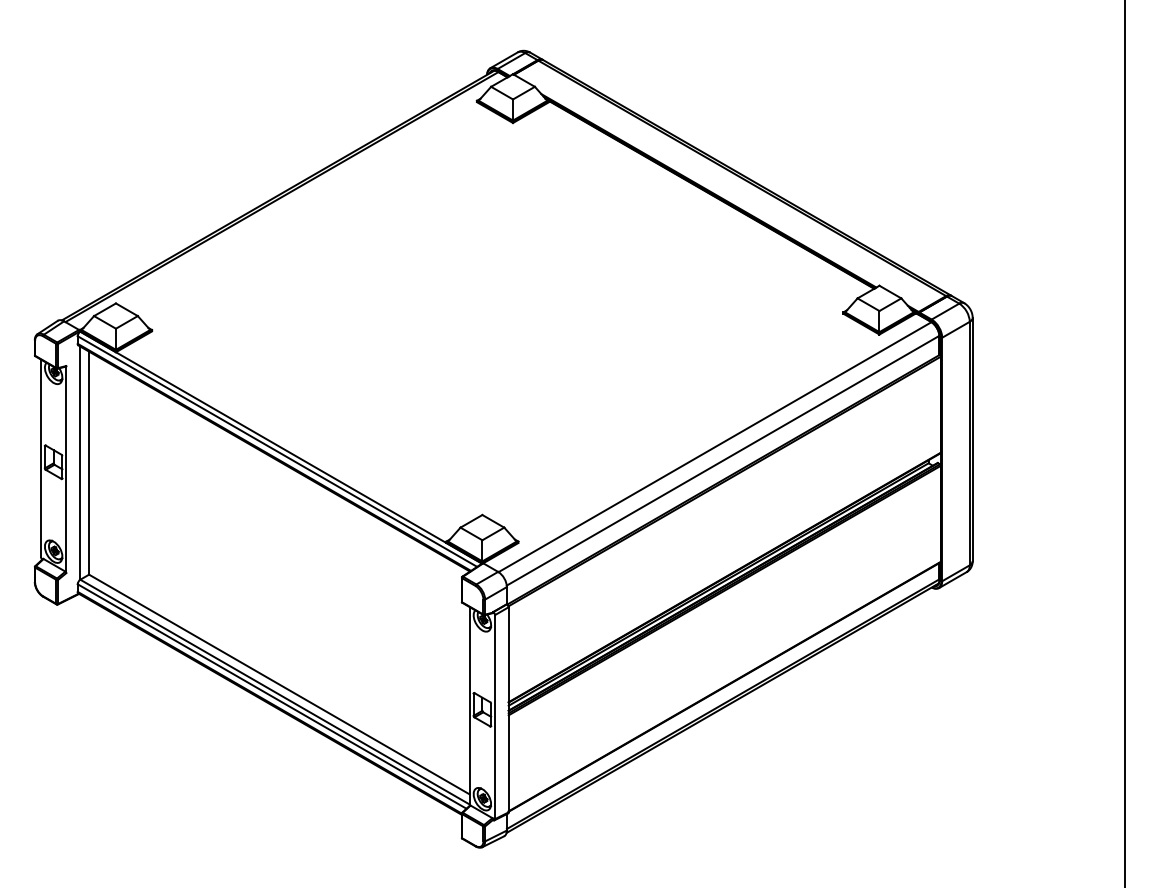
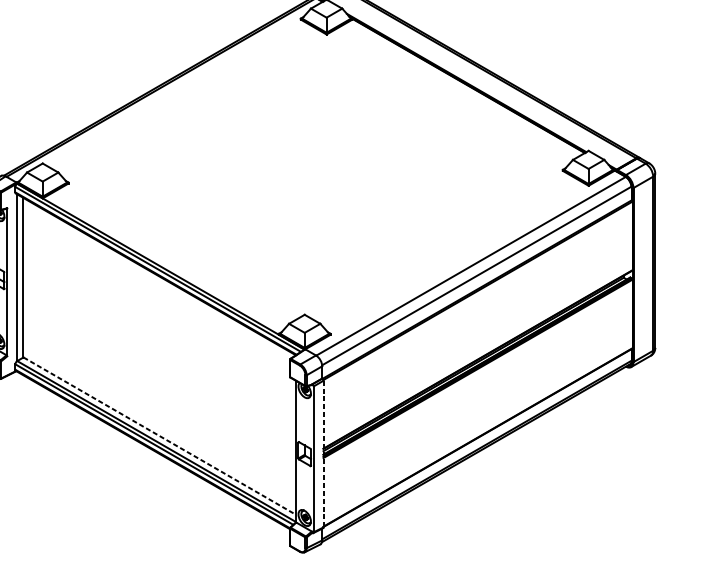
line: (279, 684) -> (159, 435), solid -> dashed
line: (508, 709) -> (323, 453), solid -> dashed

